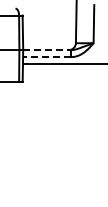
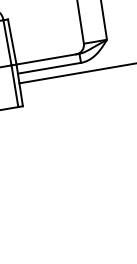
line: (46, 50) -> (47, 59), dashed -> solid
line: (46, 57) -> (48, 68), dashed -> solid

